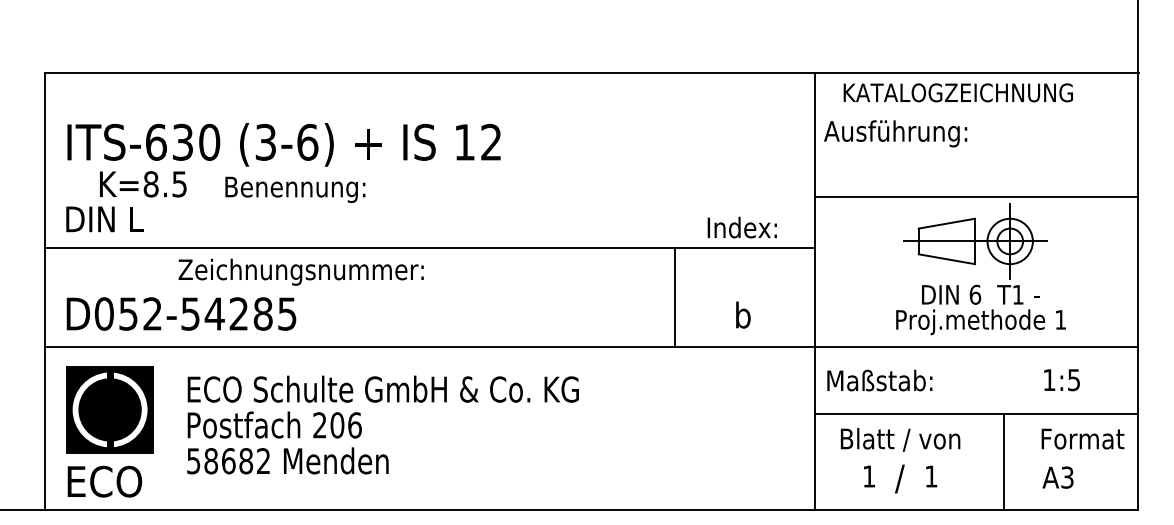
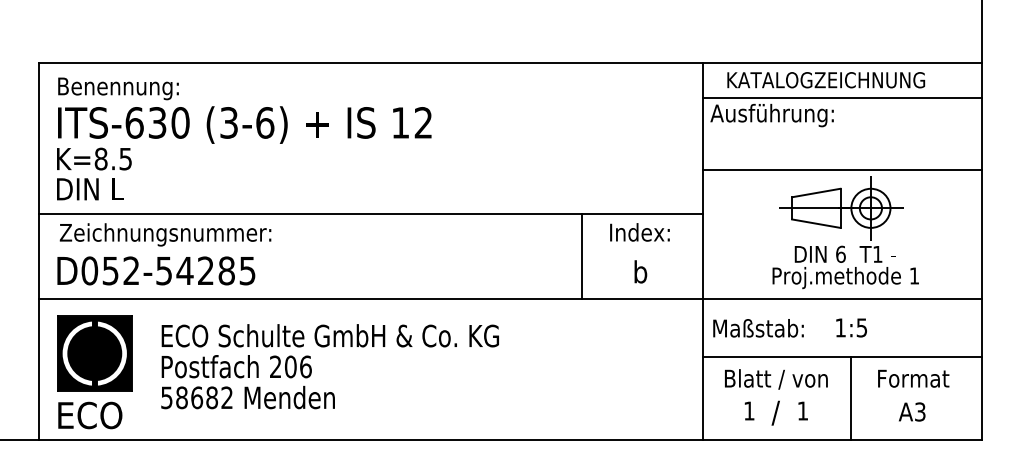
line: (977, 112) -> (842, 97), added
text: (143, 183) -> (94, 158), moved
text: (295, 189) -> (118, 88), moved
text: (741, 227) -> (639, 232), moved
text: (301, 271) -> (165, 234), moved
text: (1061, 379) -> (851, 327), moved
text: (1082, 438) -> (913, 378), moved
line: (1003, 460) -> (851, 397), moved

